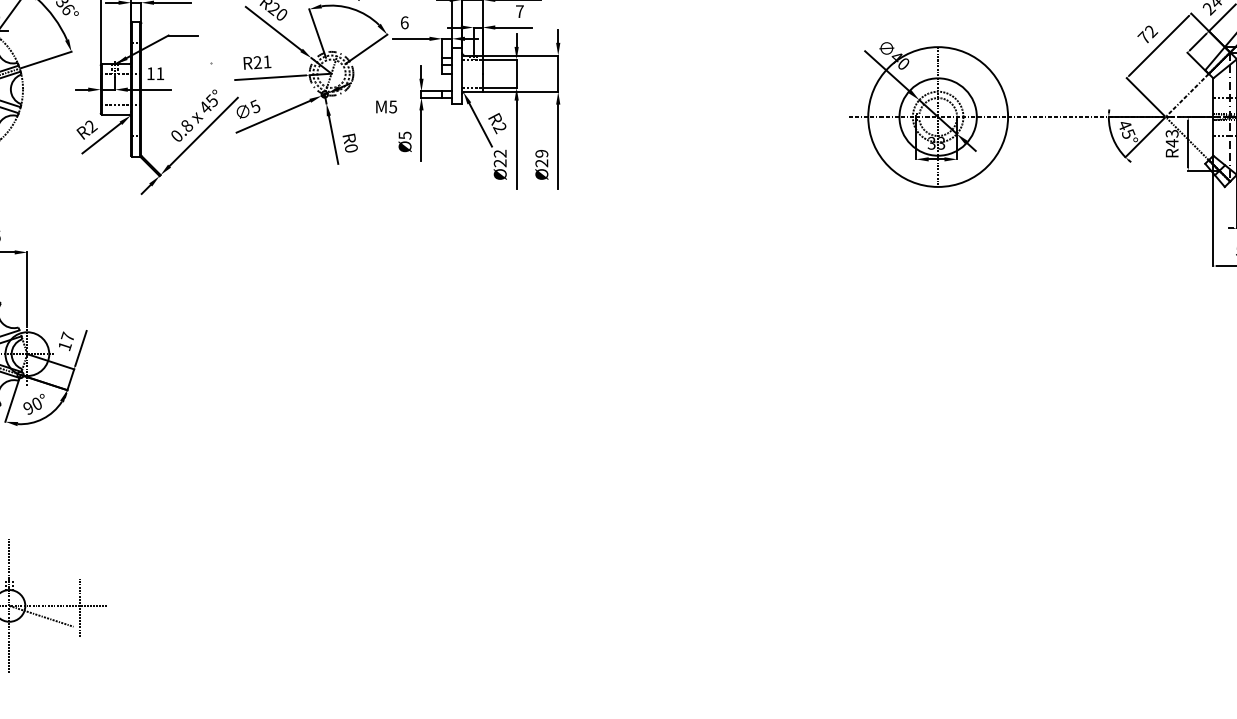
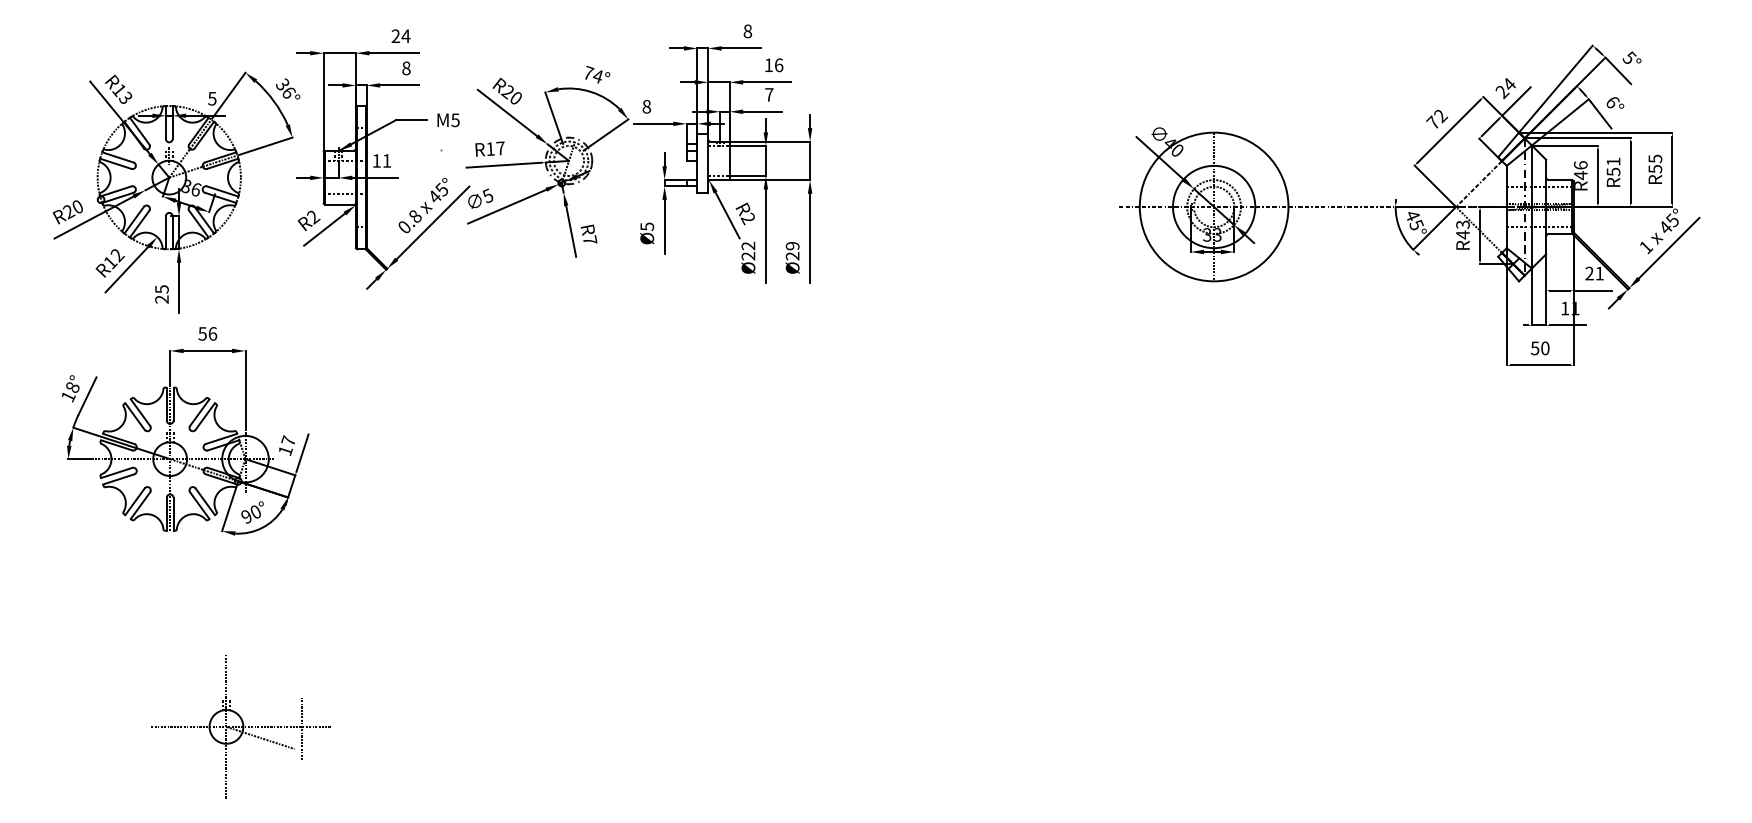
text: (404, 22) -> (646, 106), 6 -> 8
text: (262, 62) -> (495, 148), R21 -> R17
text: (386, 107) -> (448, 120), moved
text: (351, 147) -> (590, 239), R0 -> R7

